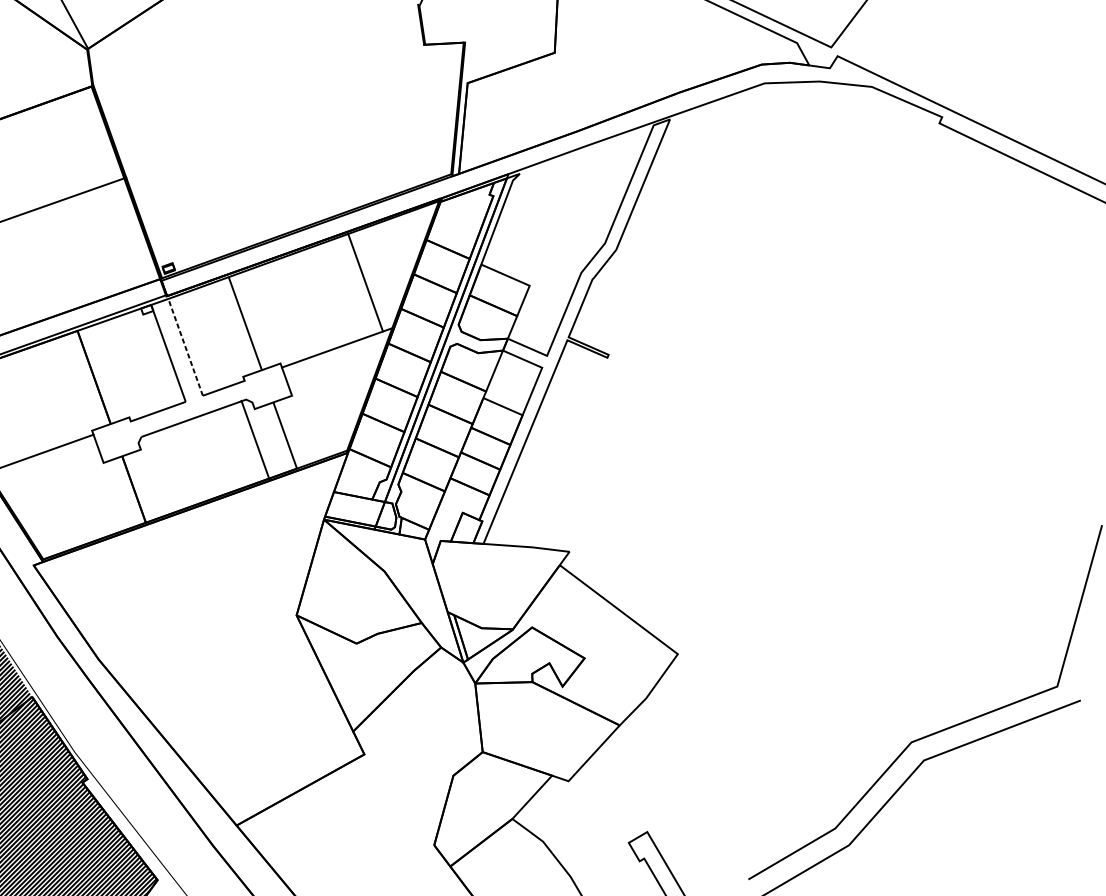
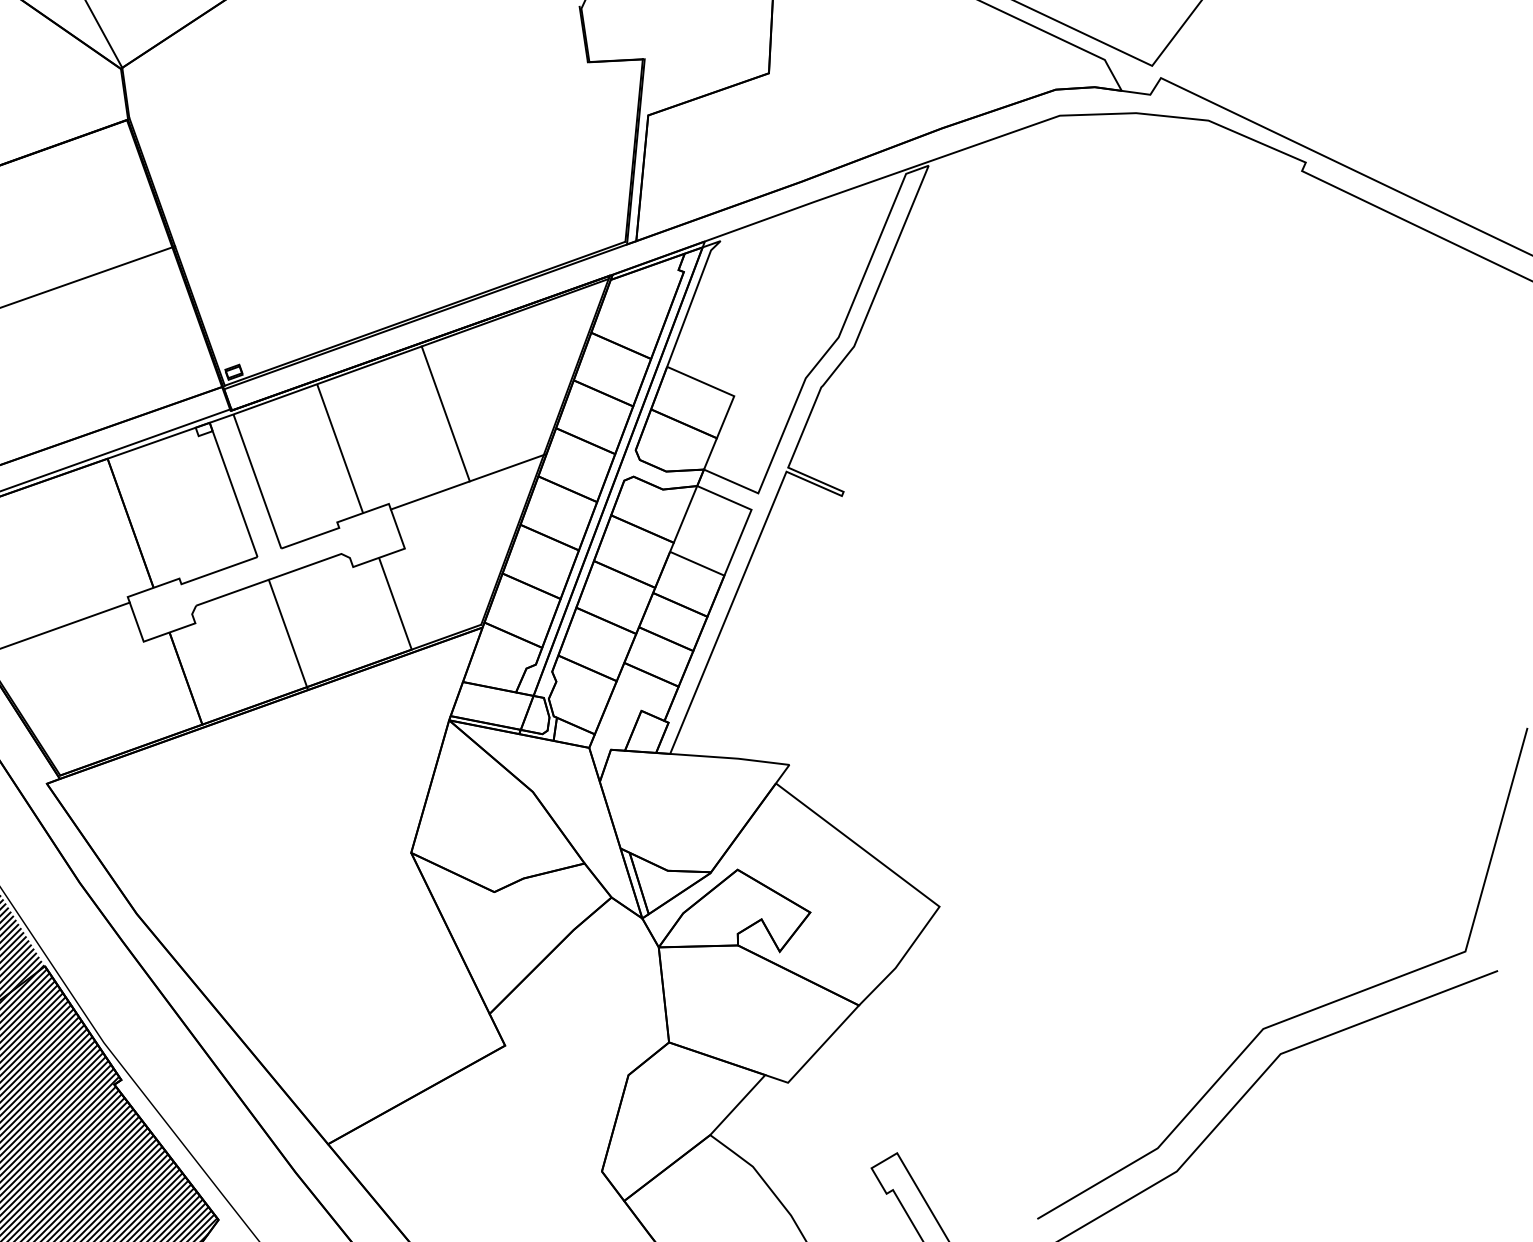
line: (365, 282) -> (445, 413), moved
line: (185, 347) -> (257, 481), dashed -> solid
line: (254, 439) -> (287, 633), moved

